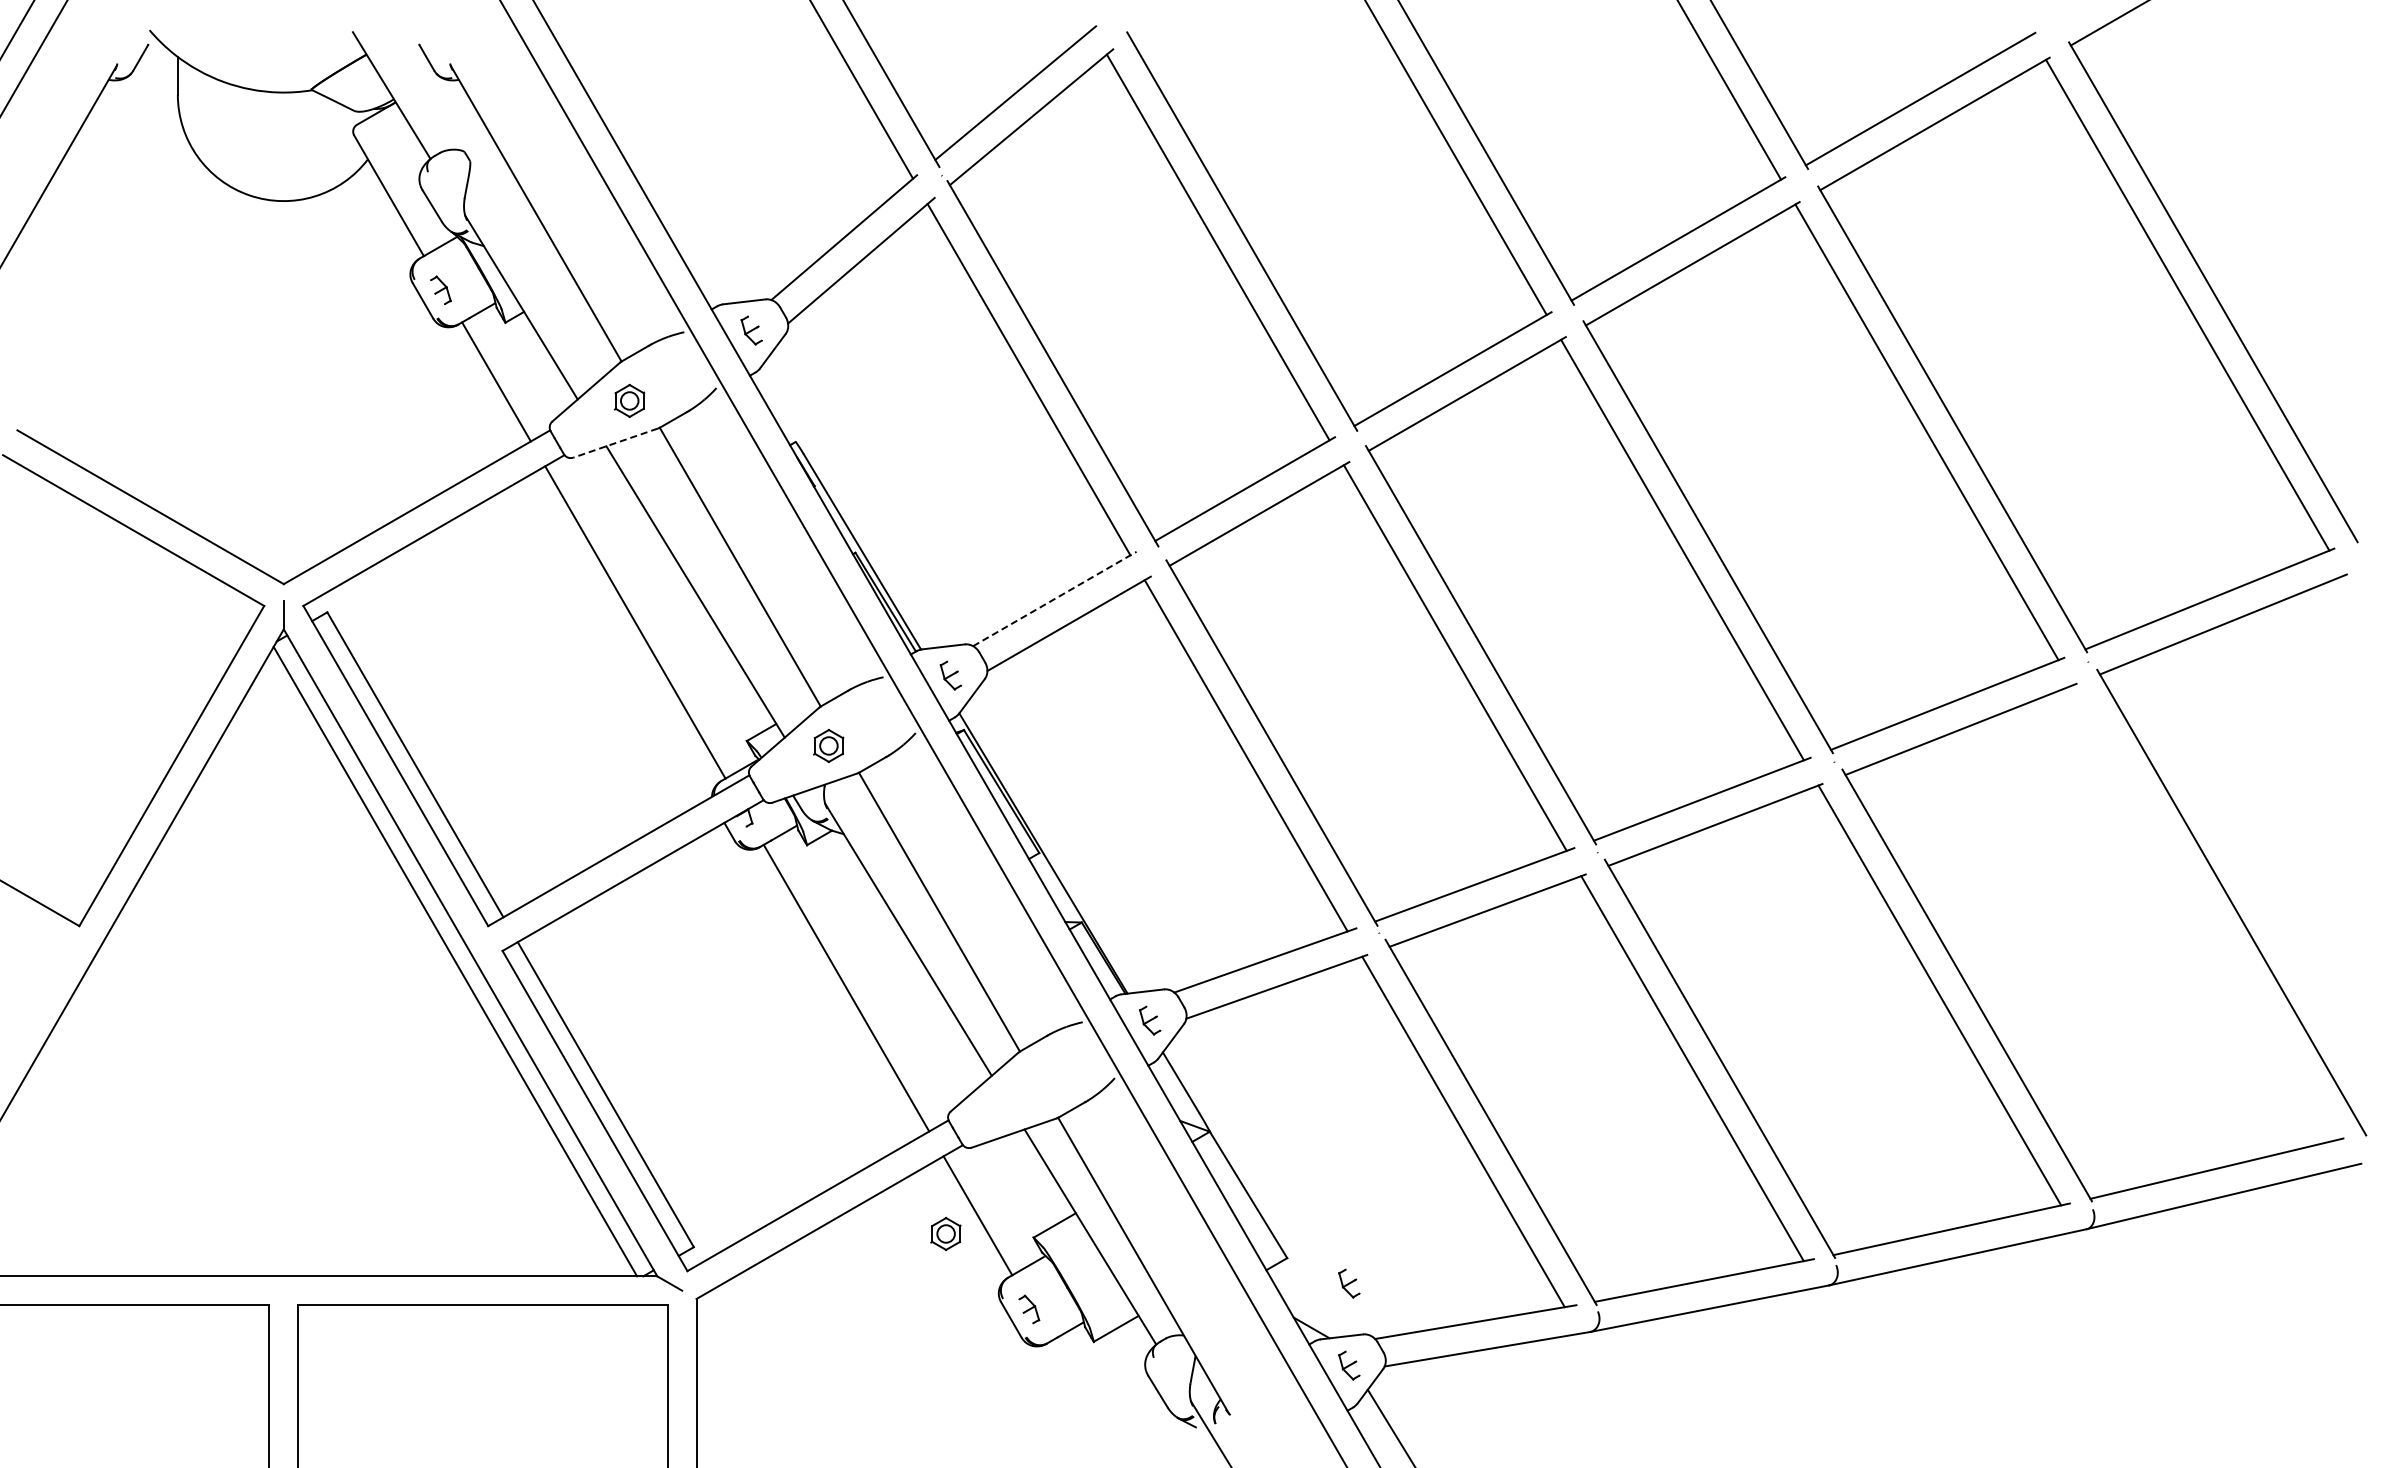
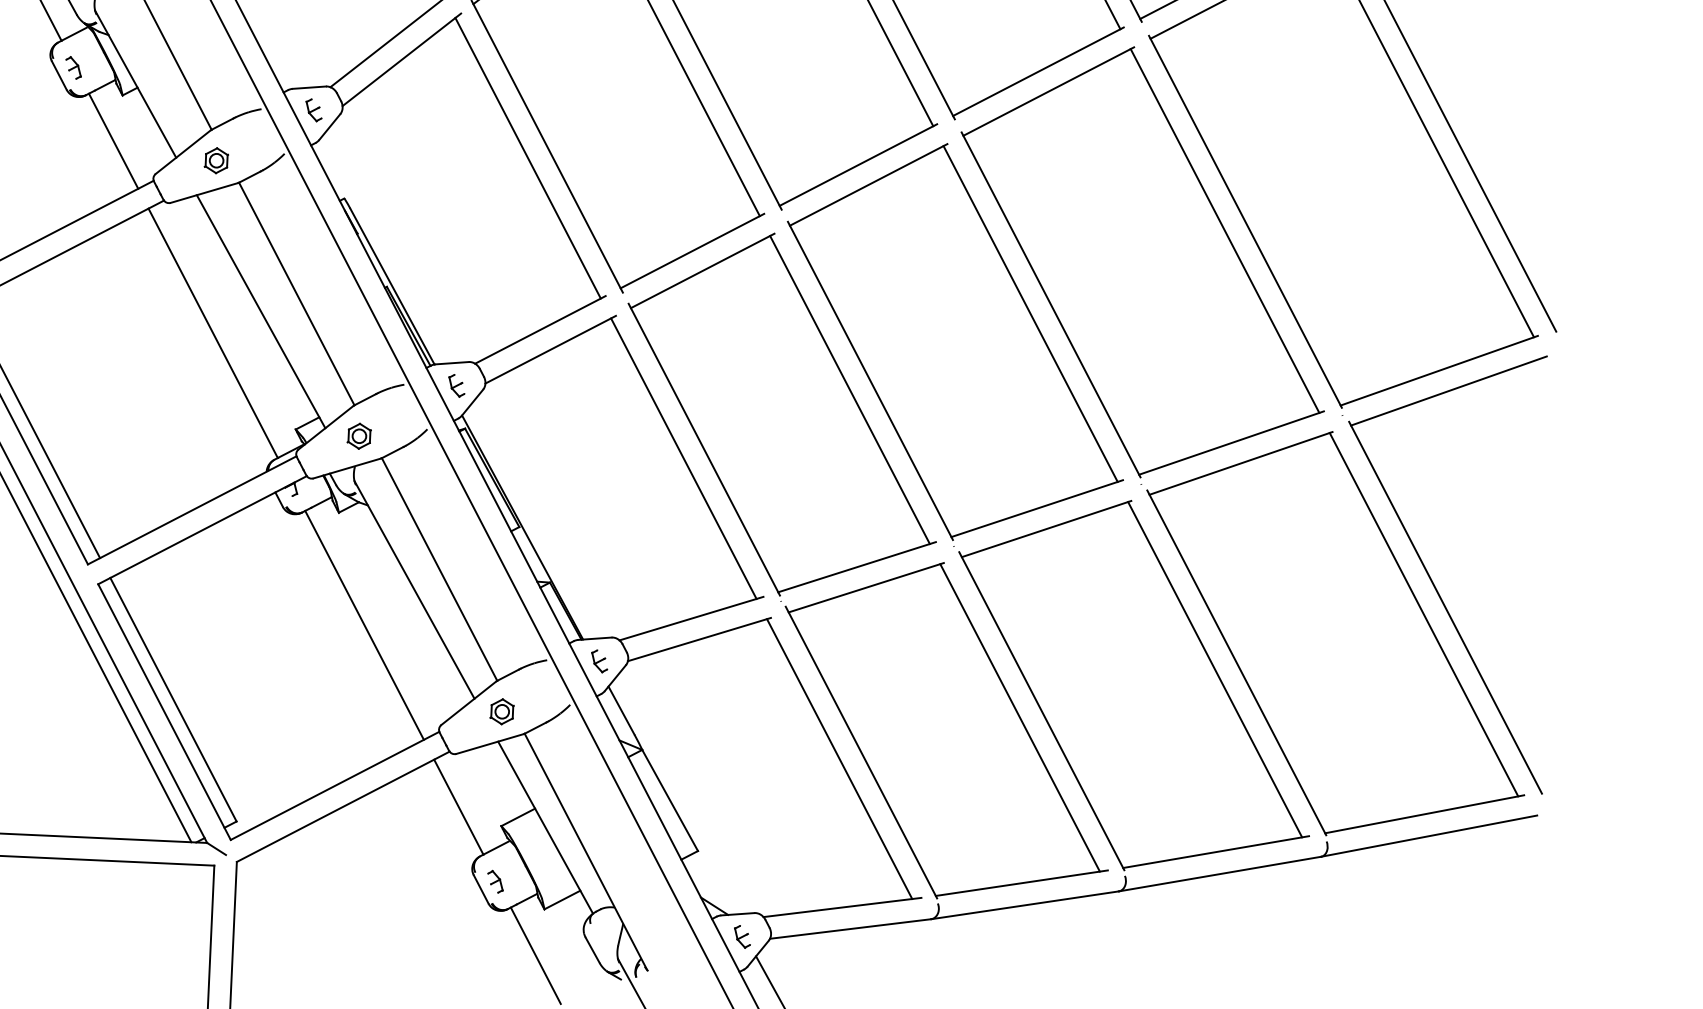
line: (615, 443) -> (204, 193), dashed -> solid
line: (1055, 598) -> (540, 329), dashed -> solid
line: (2204, 912) -> (1424, 614), added
part: (945, 1233) -> (501, 711), moved
part: (1349, 1283) -> (745, 872), removed
line: (1085, 1401) -> (535, 955), added

